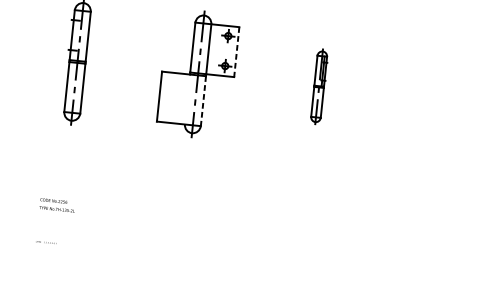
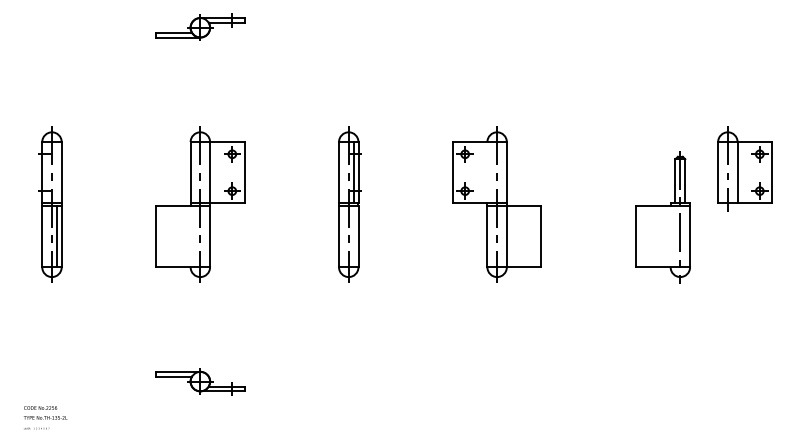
line: (236, 51) -> (244, 172), dashed -> solid
part: (319, 86) -> (349, 204), size x1.67
line: (78, 88) -> (56, 236), added
part: (438, 99) -> (496, 204), added
line: (203, 101) -> (210, 236), dashed -> solid
text: (57, 205) -> (45, 412), moved
part: (183, 218) -> (200, 381), added

